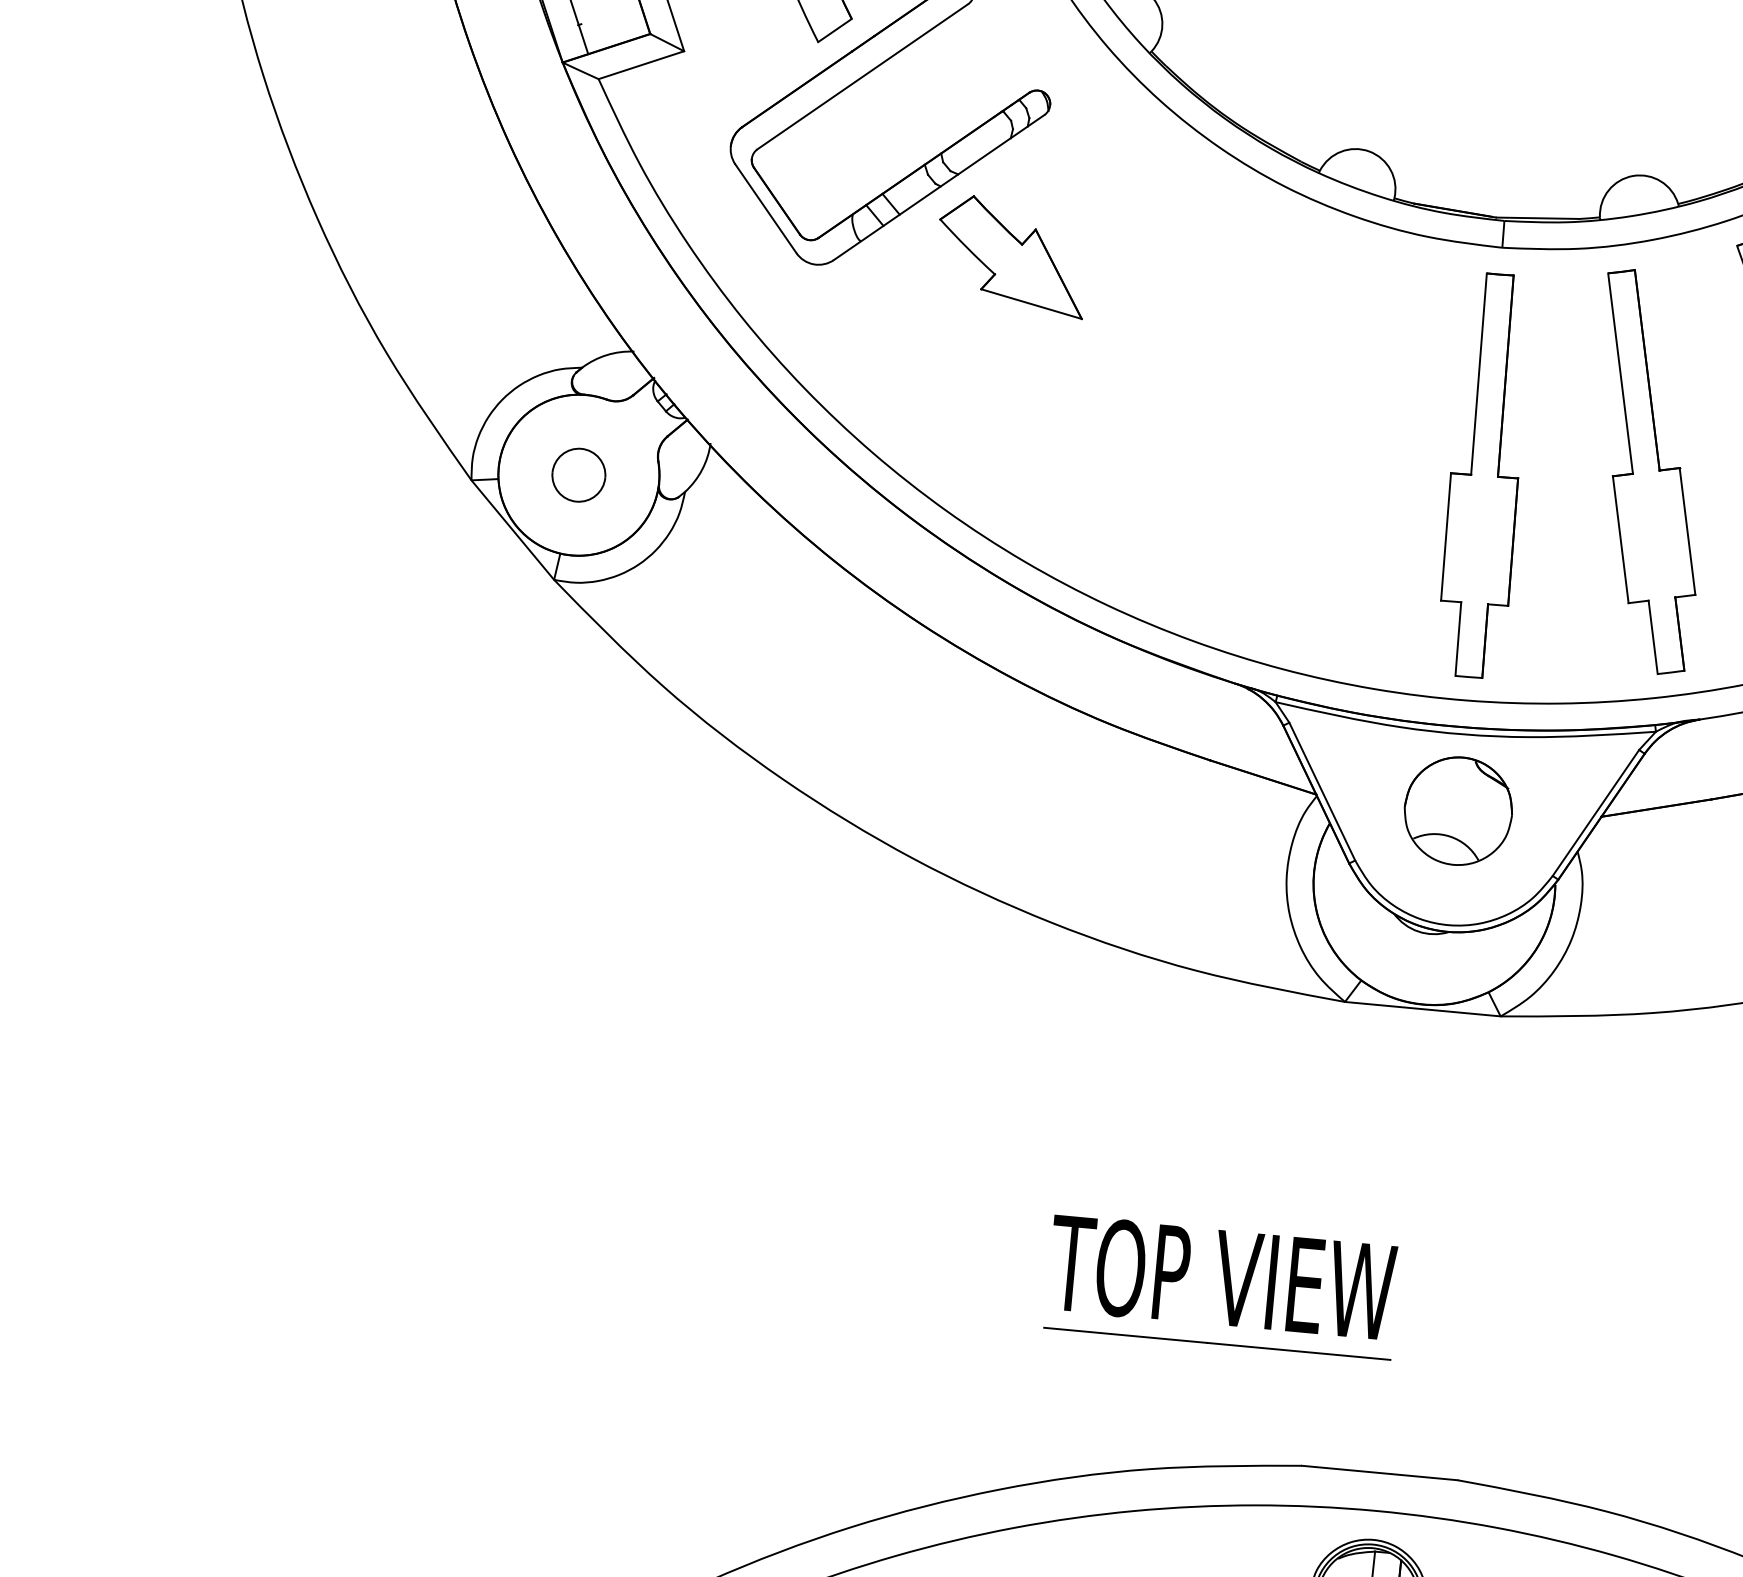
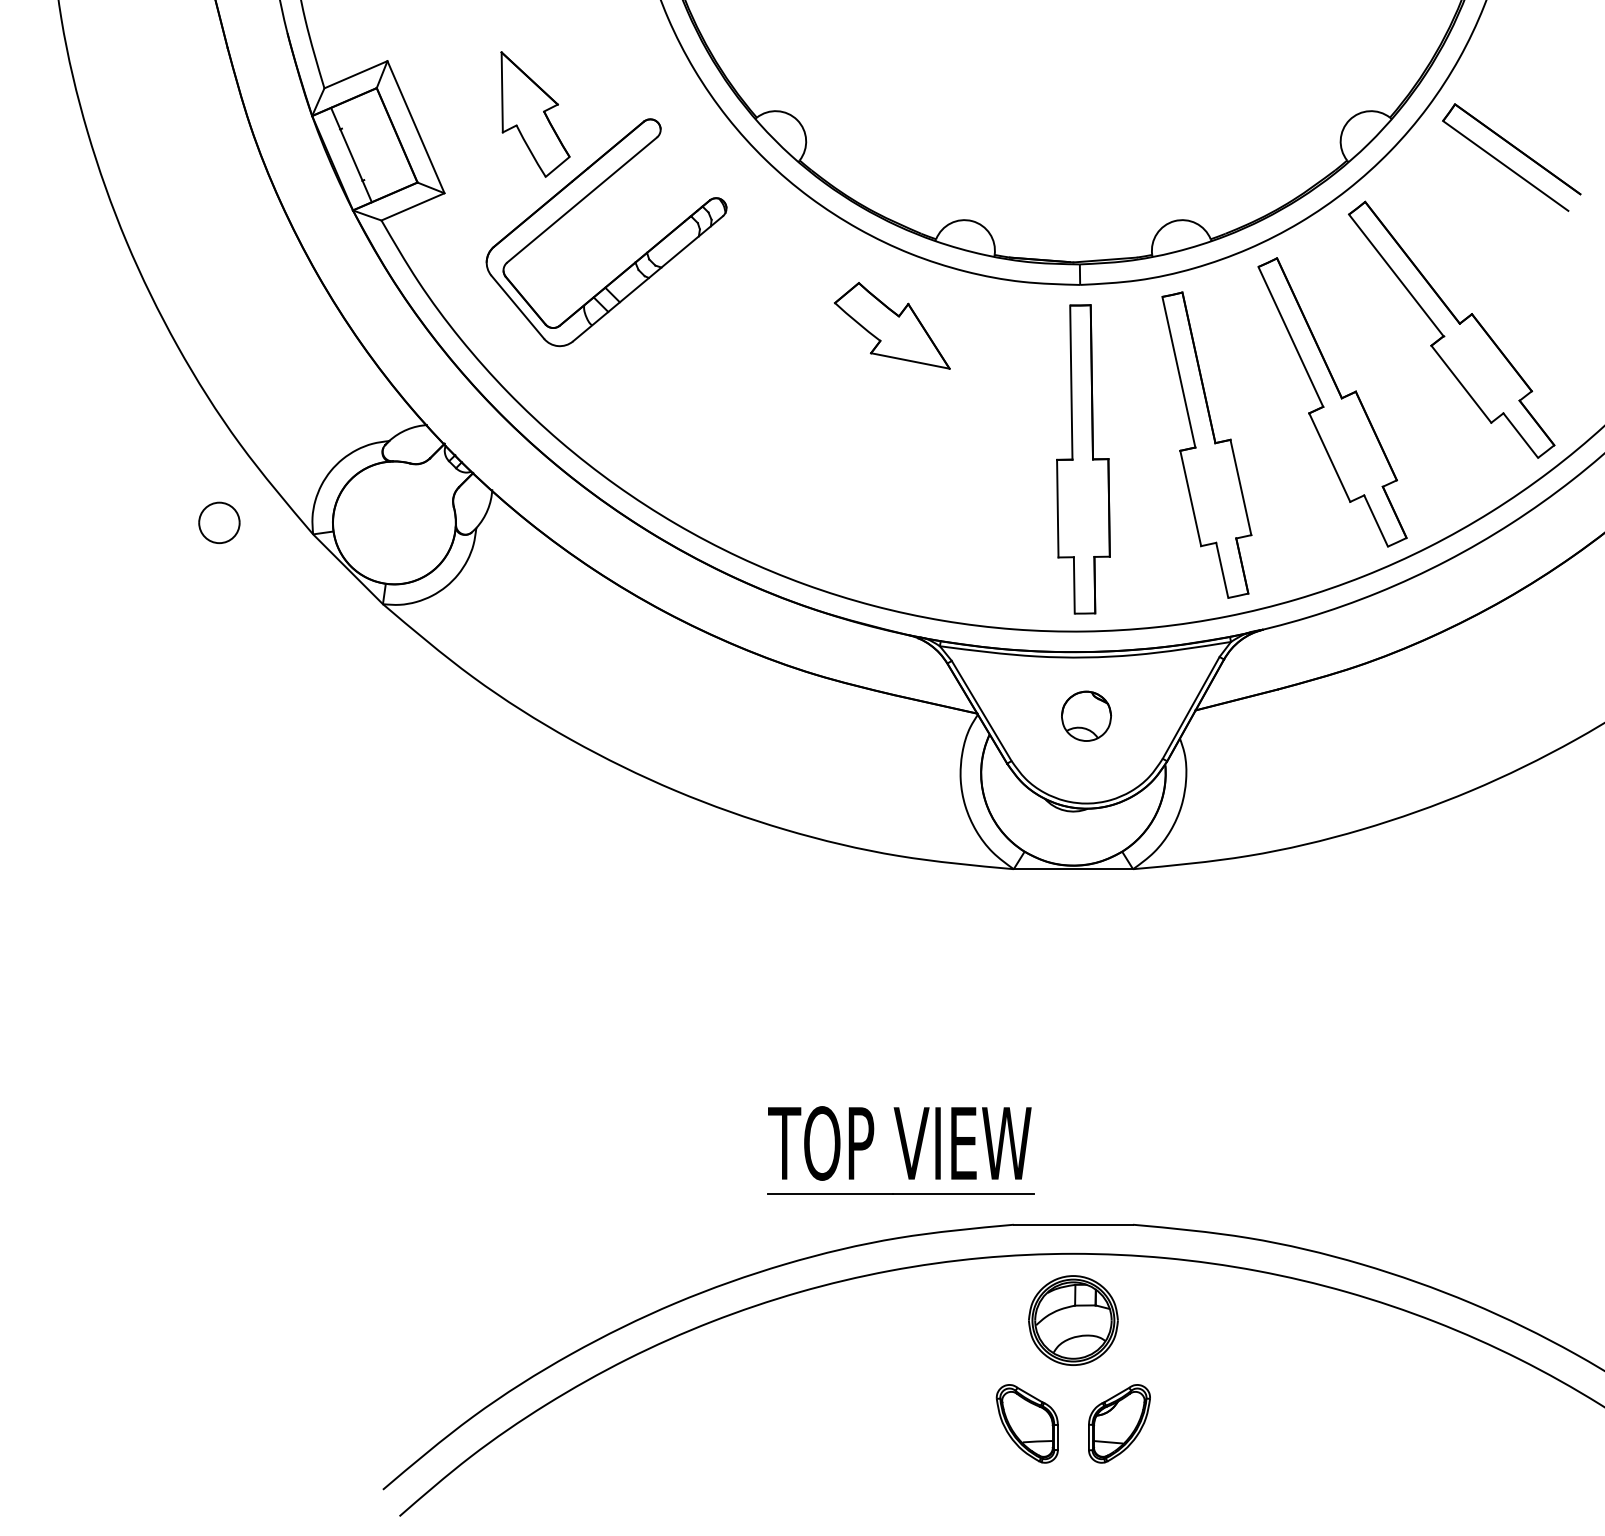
part: (1012, 255) -> (892, 325), moved
part: (579, 474) -> (219, 522), moved
part: (1458, 811) -> (1086, 716), size x0.6
part: (1222, 1287) -> (900, 1150), moved

